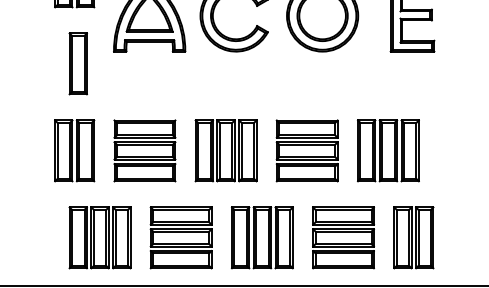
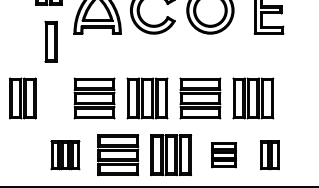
part: (74, 150) -> (22, 98), moved
part: (100, 238) -> (65, 155), size x0.7
part: (342, 238) -> (223, 155), size x0.6
part: (413, 238) -> (269, 155), size x0.7

